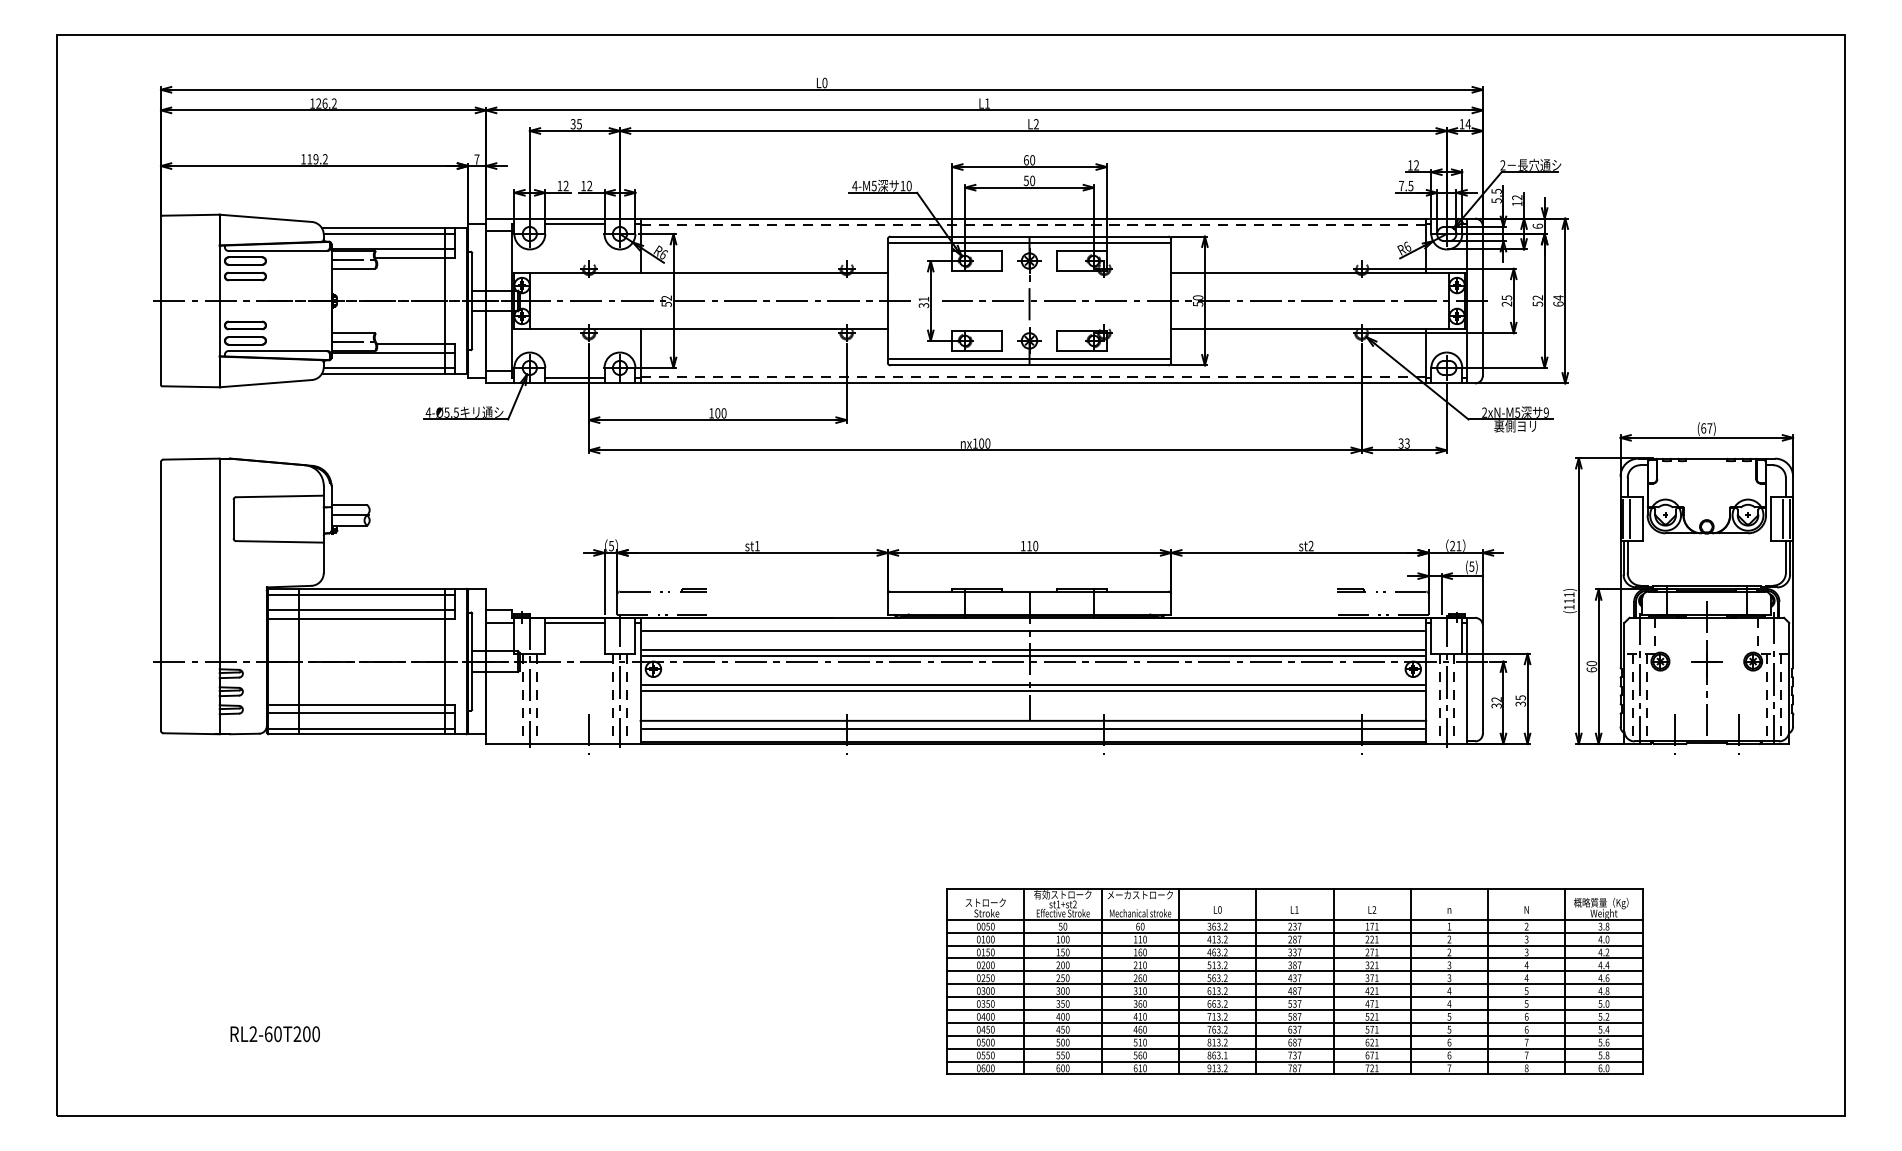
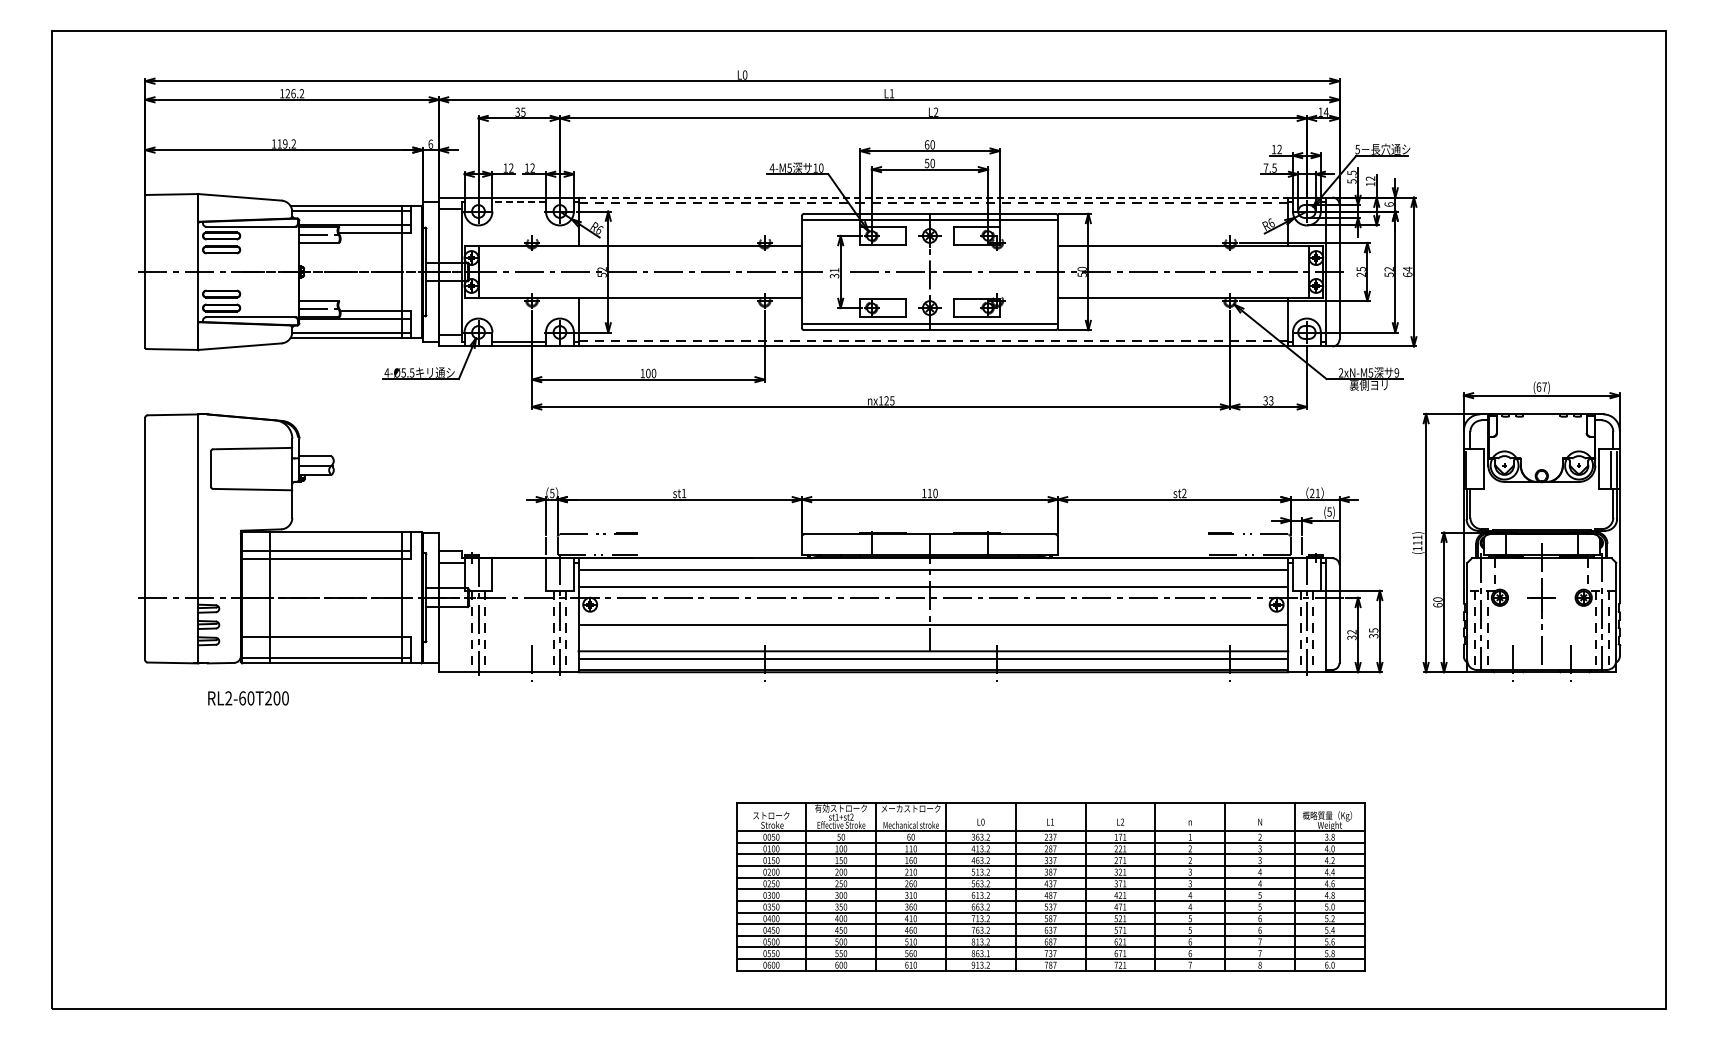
text: (476, 158) -> (430, 143), 7 -> 6
text: (1502, 165) -> (1357, 149), 2 -> 5
line: (1033, 218) -> (933, 197), solid -> dashed
line: (575, 224) -> (519, 202), solid -> dashed
text: (984, 443) -> (889, 400), nx100 -> nx125
line: (1630, 518) -> (1472, 468), removed
line: (361, 594) -> (326, 537), removed
line: (574, 622) -> (518, 562), removed
line: (1032, 656) -> (932, 593), removed
line: (1032, 684) -> (932, 618), removed
line: (361, 713) -> (326, 644), removed
part: (1294, 981) -> (1050, 886), moved
text: (275, 1034) -> (248, 698), moved

